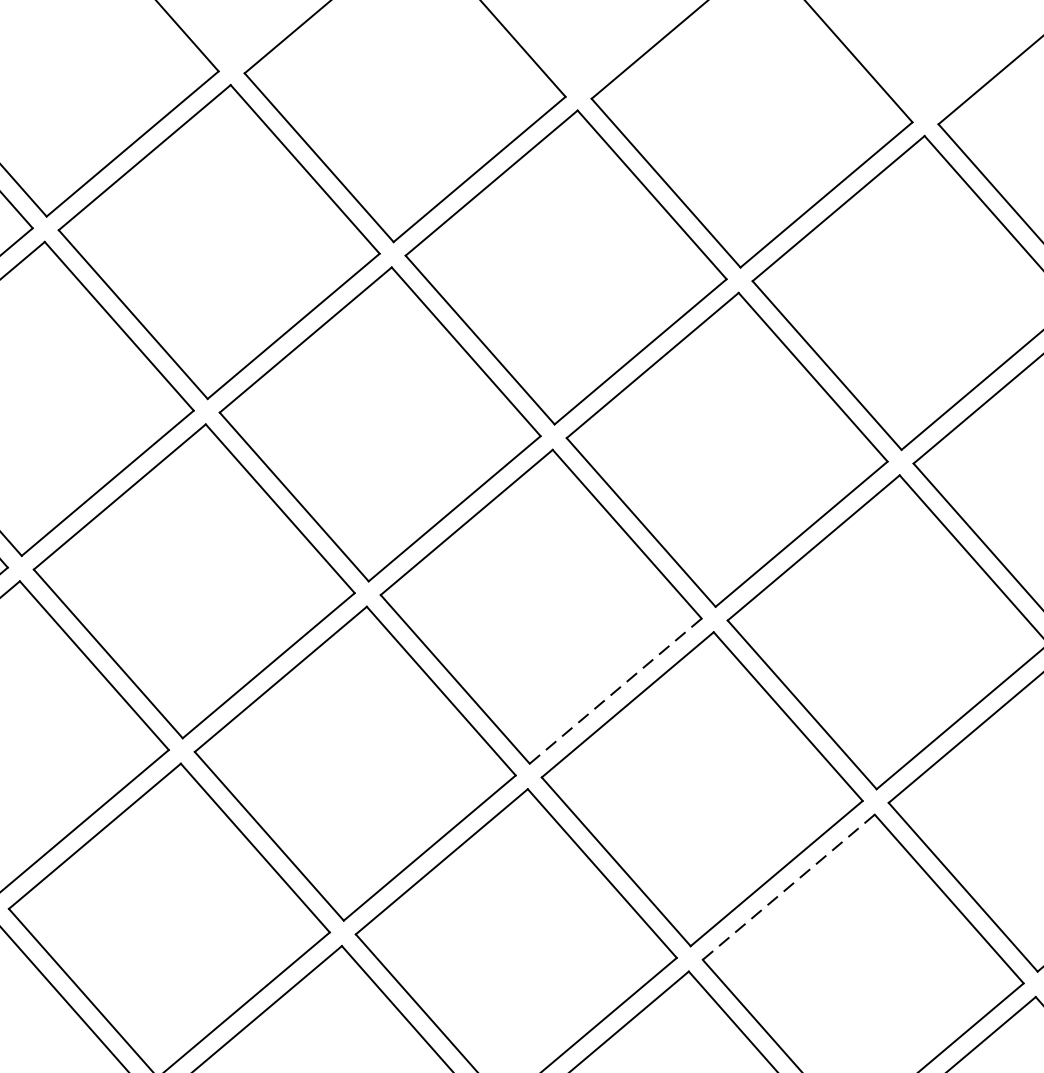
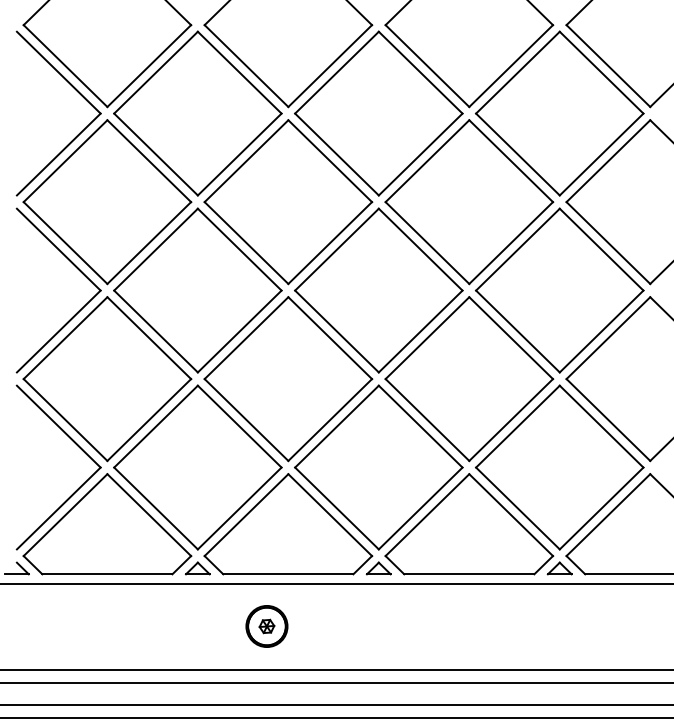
line: (615, 691) -> (420, 331), dashed -> solid
line: (787, 886) -> (517, 426), dashed -> solid

